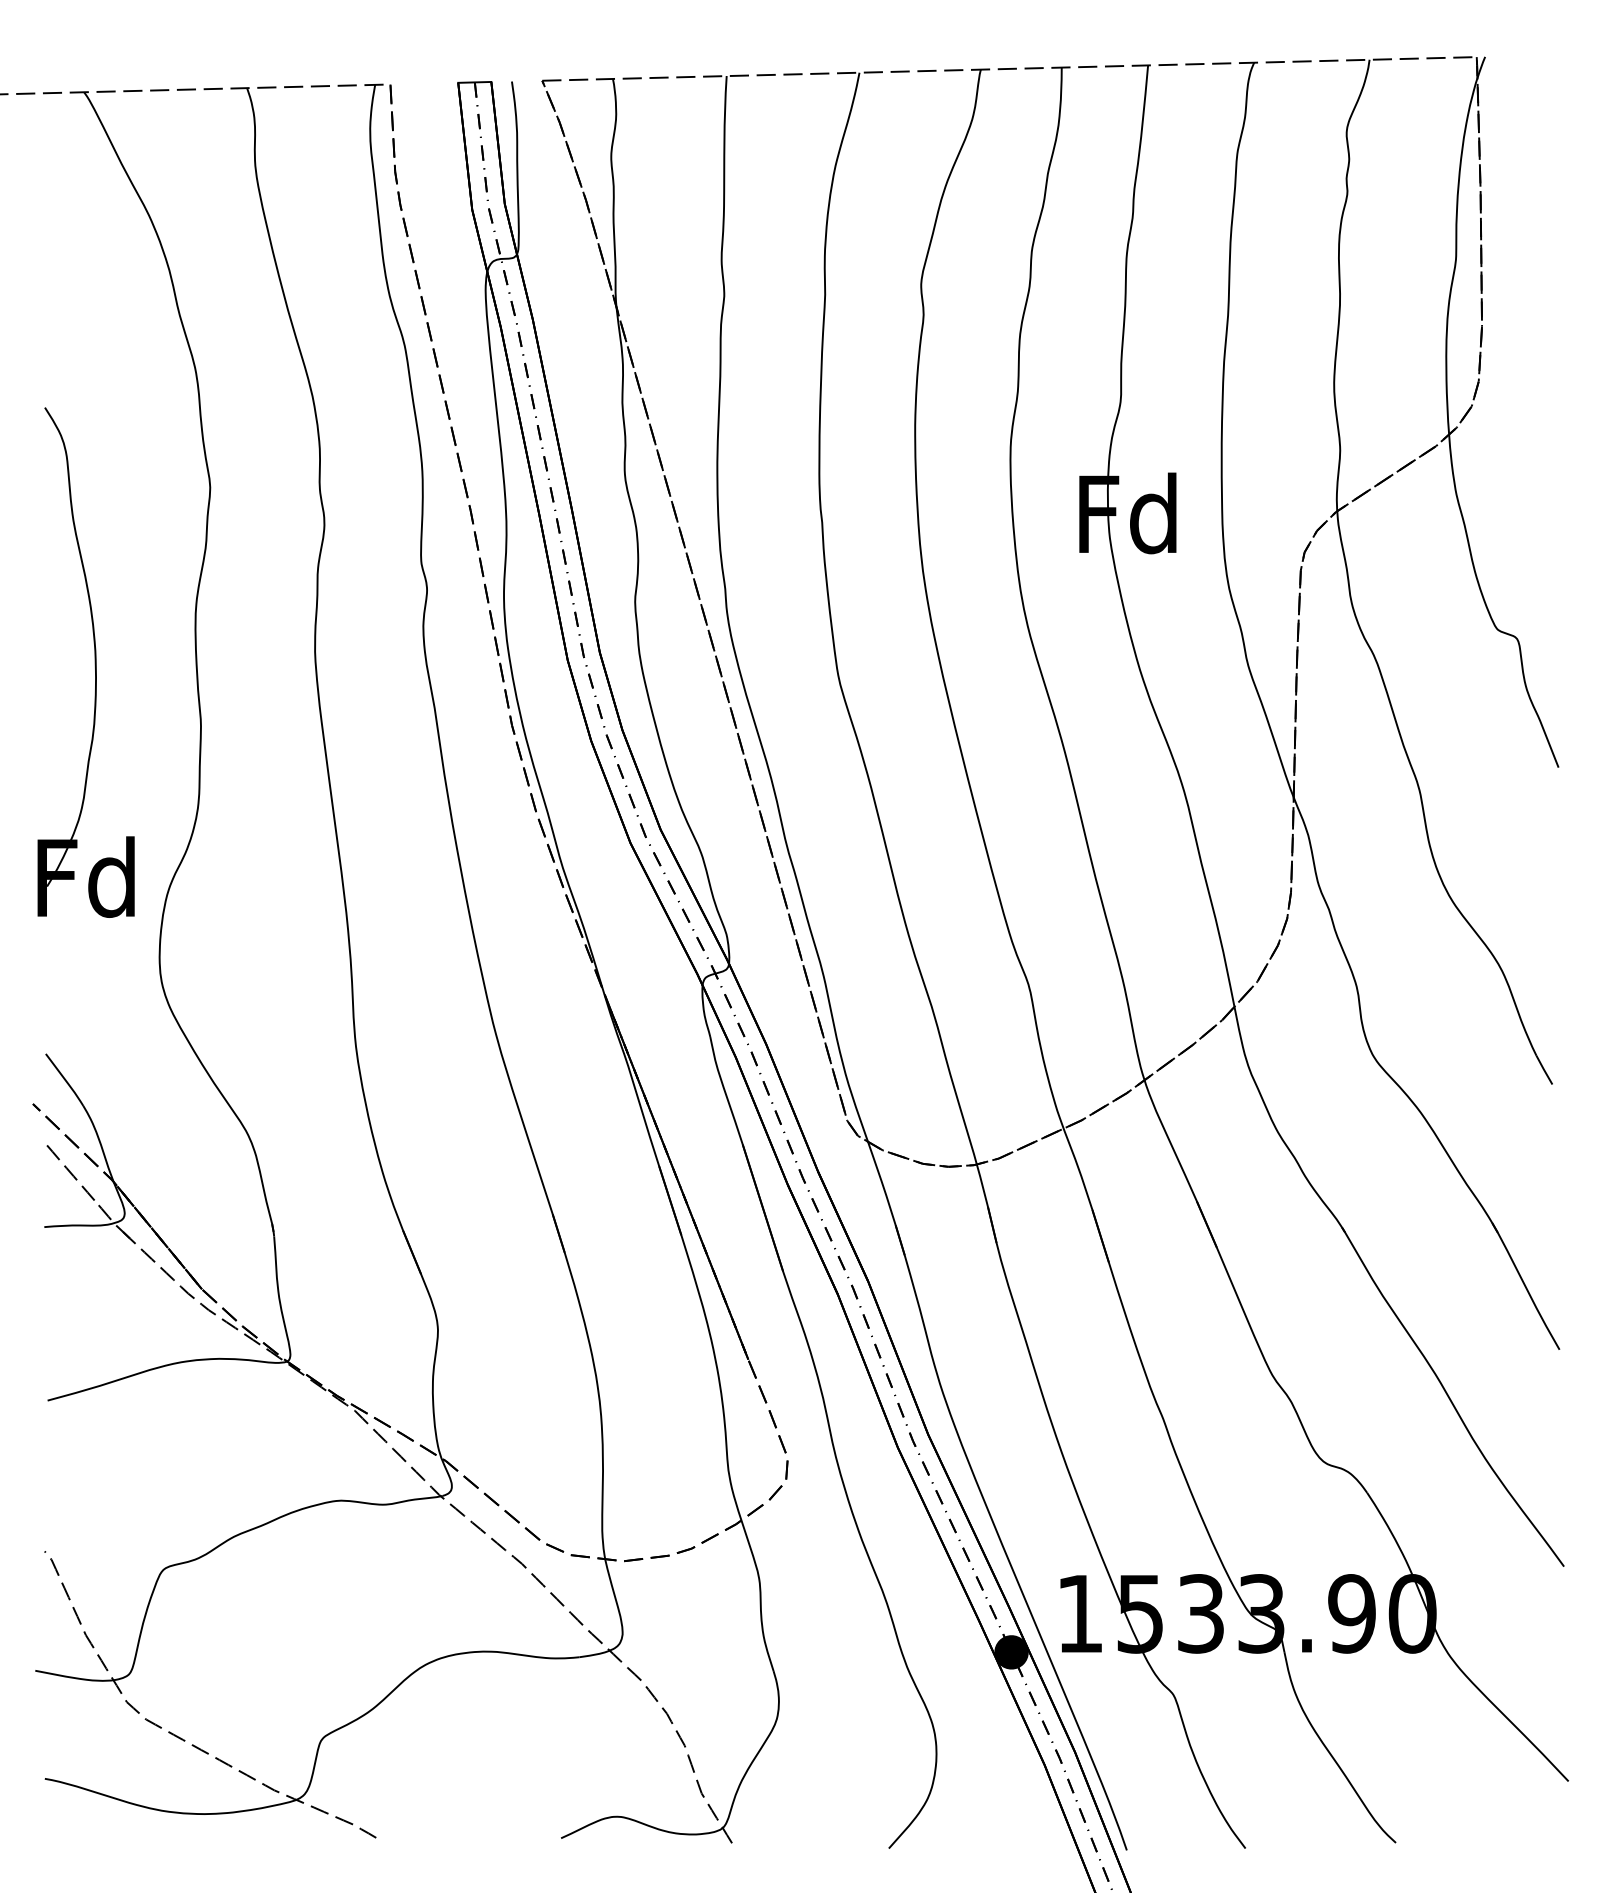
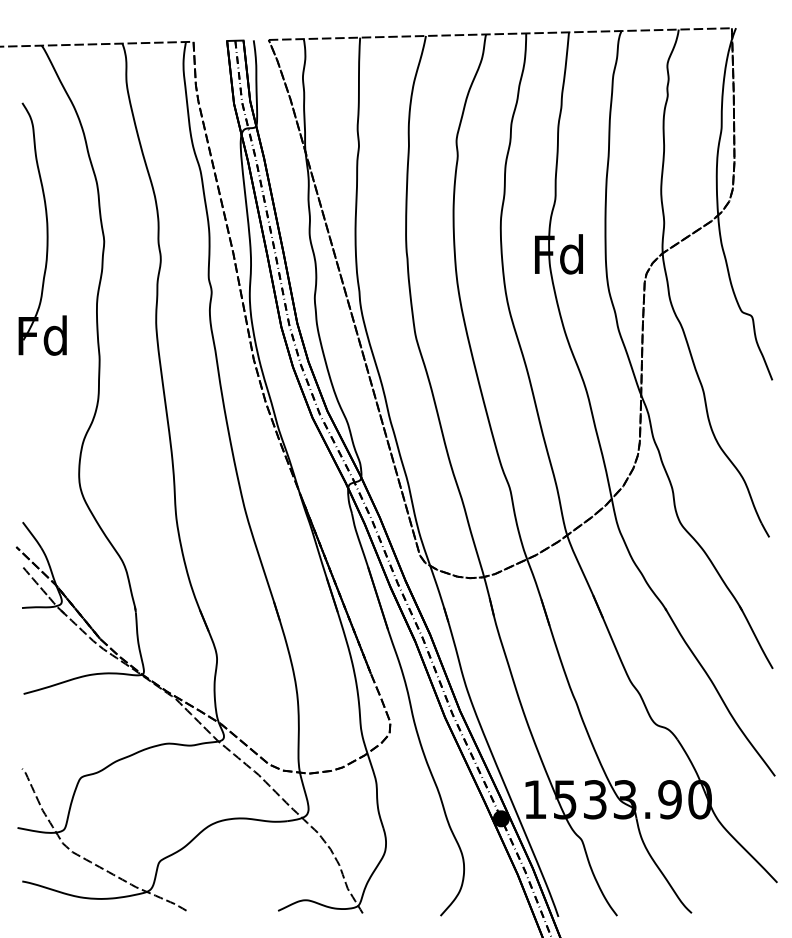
part: (85, 660) -> (42, 228), moved

